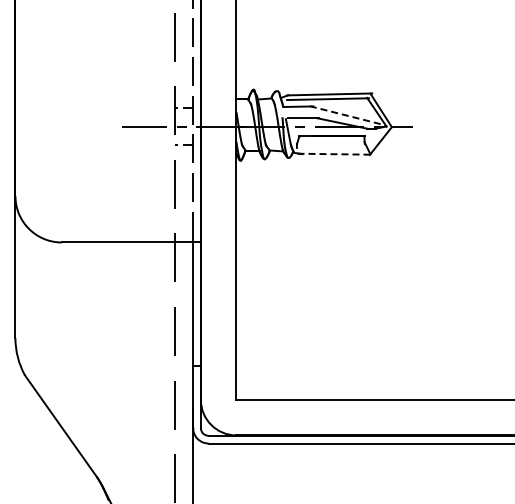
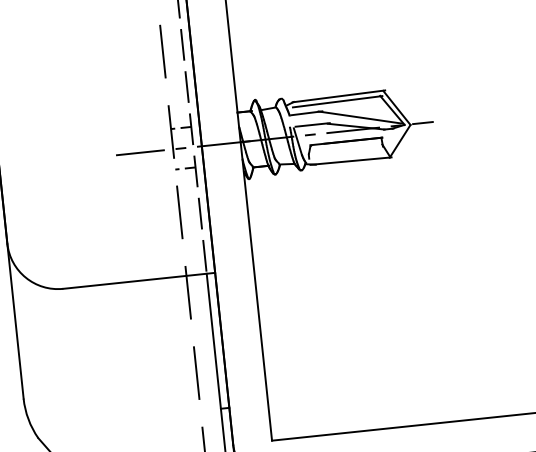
line: (347, 115) -> (360, 117), dashed -> solid
line: (335, 154) -> (352, 161), dashed -> solid

